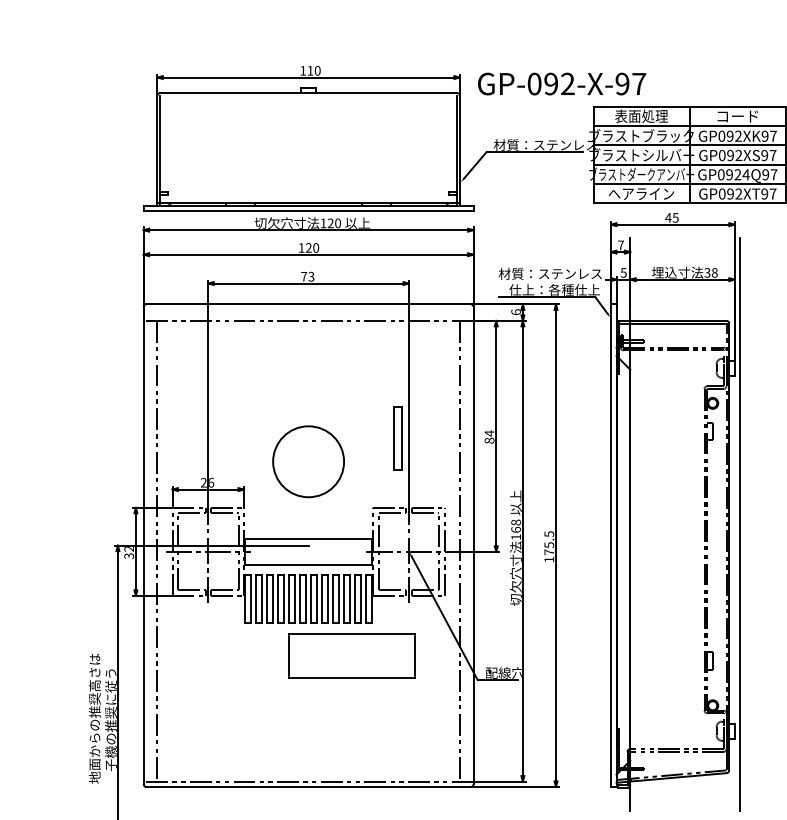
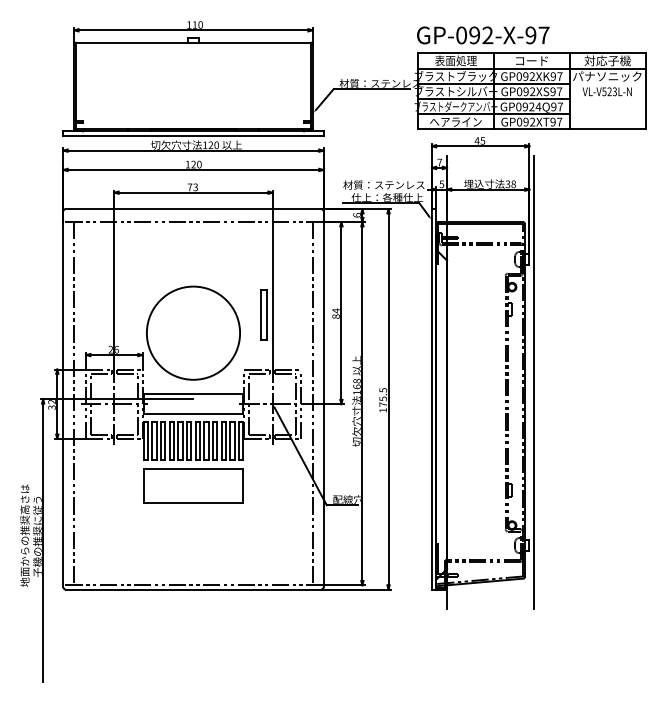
text: (562, 84) -> (483, 35), moved
circle: (308, 460) -> (193, 332), size x1.67
part: (351, 654) -> (193, 485), moved

